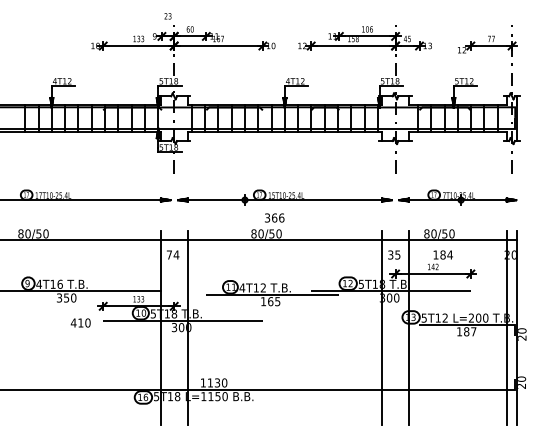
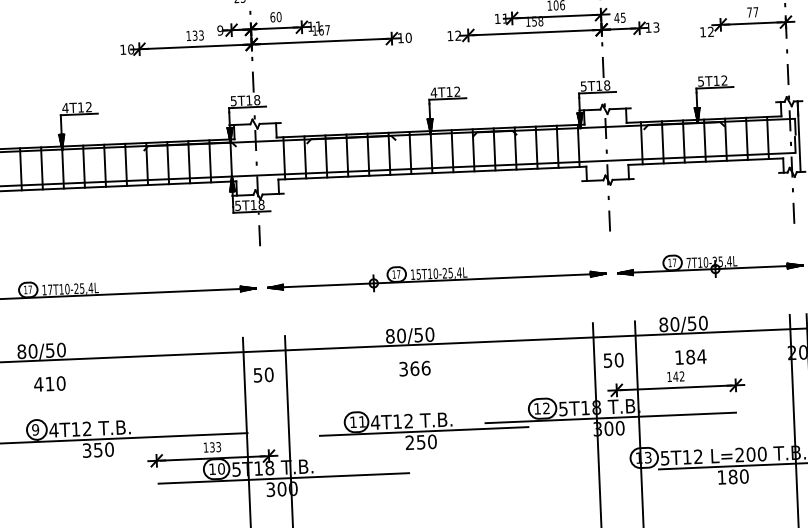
text: (274, 217) -> (414, 367), moved
text: (172, 254) -> (262, 374), 74 -> 50
text: (394, 254) -> (613, 359), 35 -> 50
text: (59, 283) -> (86, 427), 4T16 -> 4T12
text: (270, 301) -> (420, 442), 165 -> 250
text: (80, 322) -> (49, 383), moved
text: (473, 331) -> (743, 476), 187 -> 180

